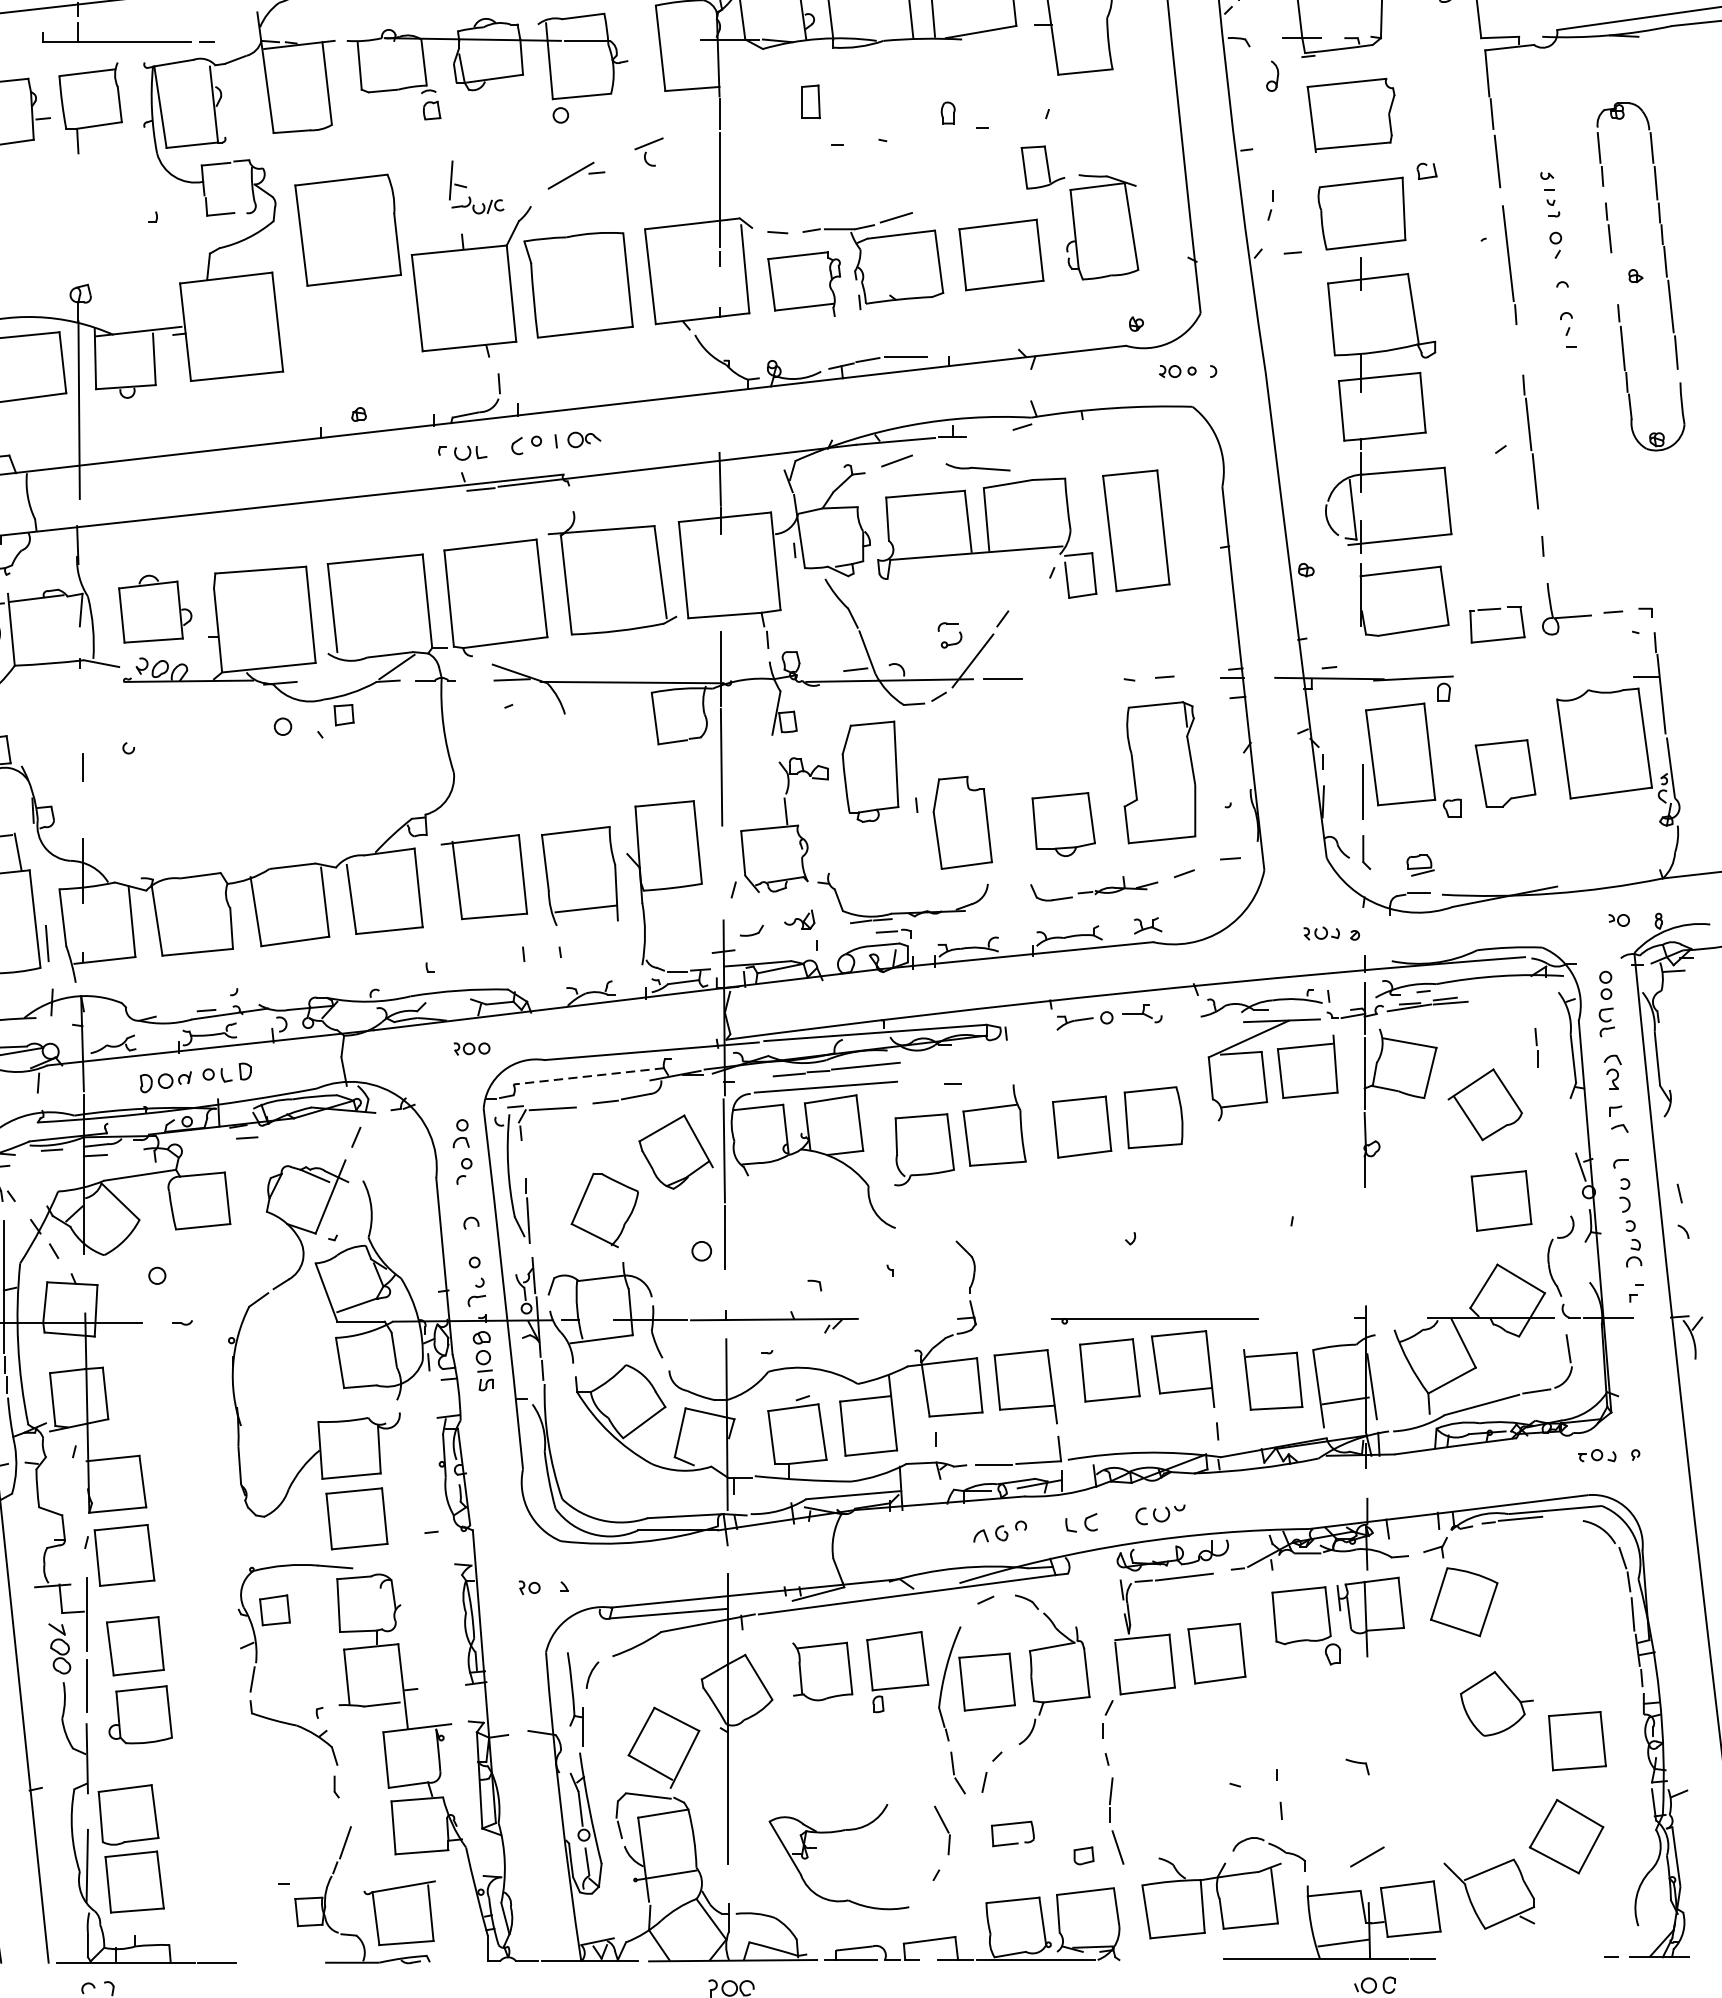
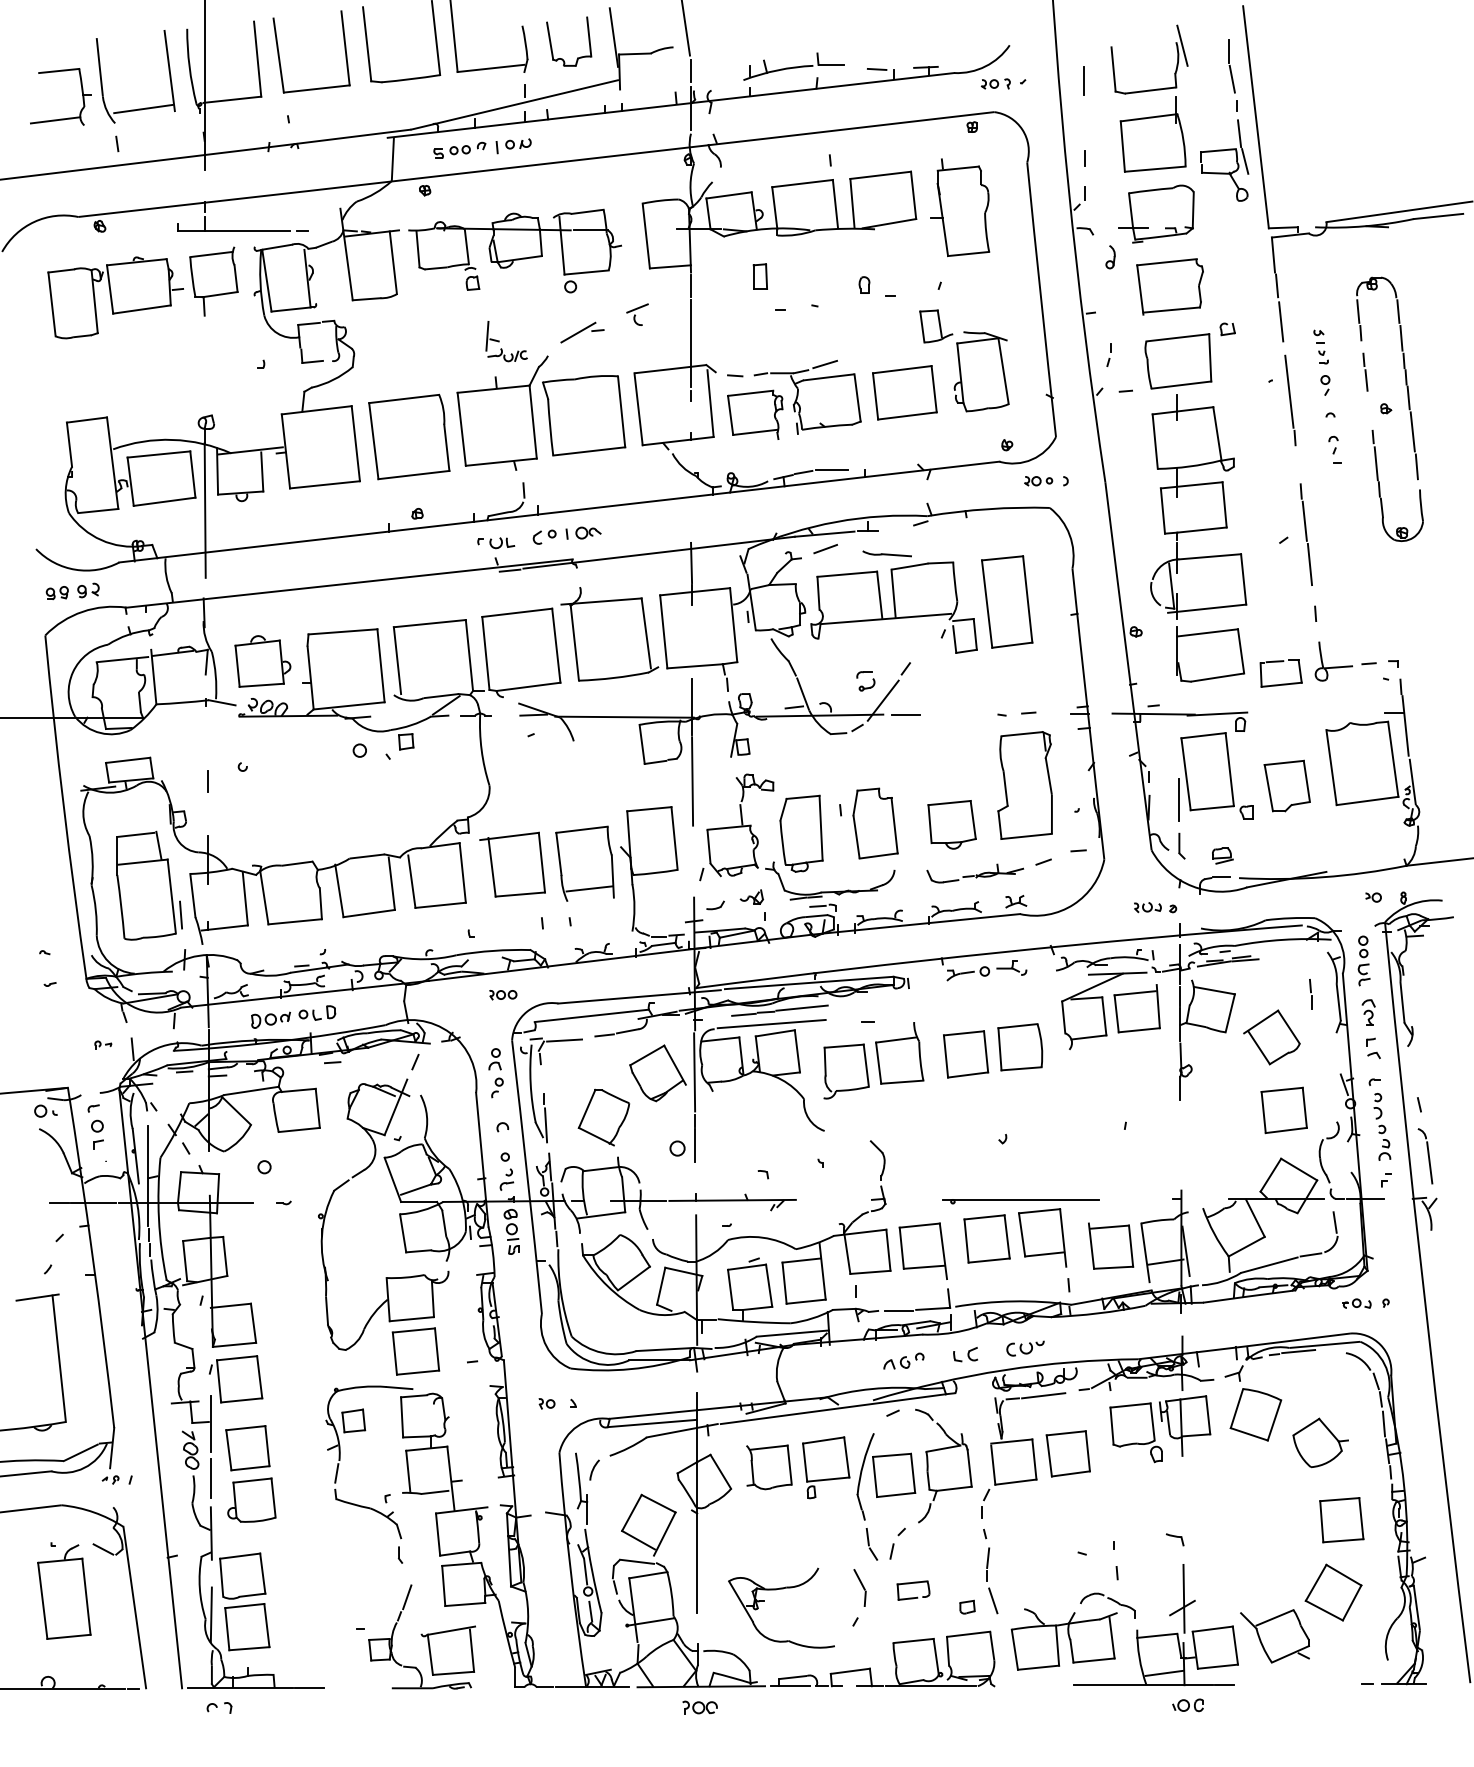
part: (348, 229) -> (409, 436), moved
part: (870, 771) -> (801, 833), moved
line: (588, 1075) -> (591, 1015), dashed -> solid
line: (1693, 1269) -> (1429, 1162), added
part: (1496, 1703) -> (1320, 1442), moved
line: (1368, 1844) -> (1183, 1598), added

